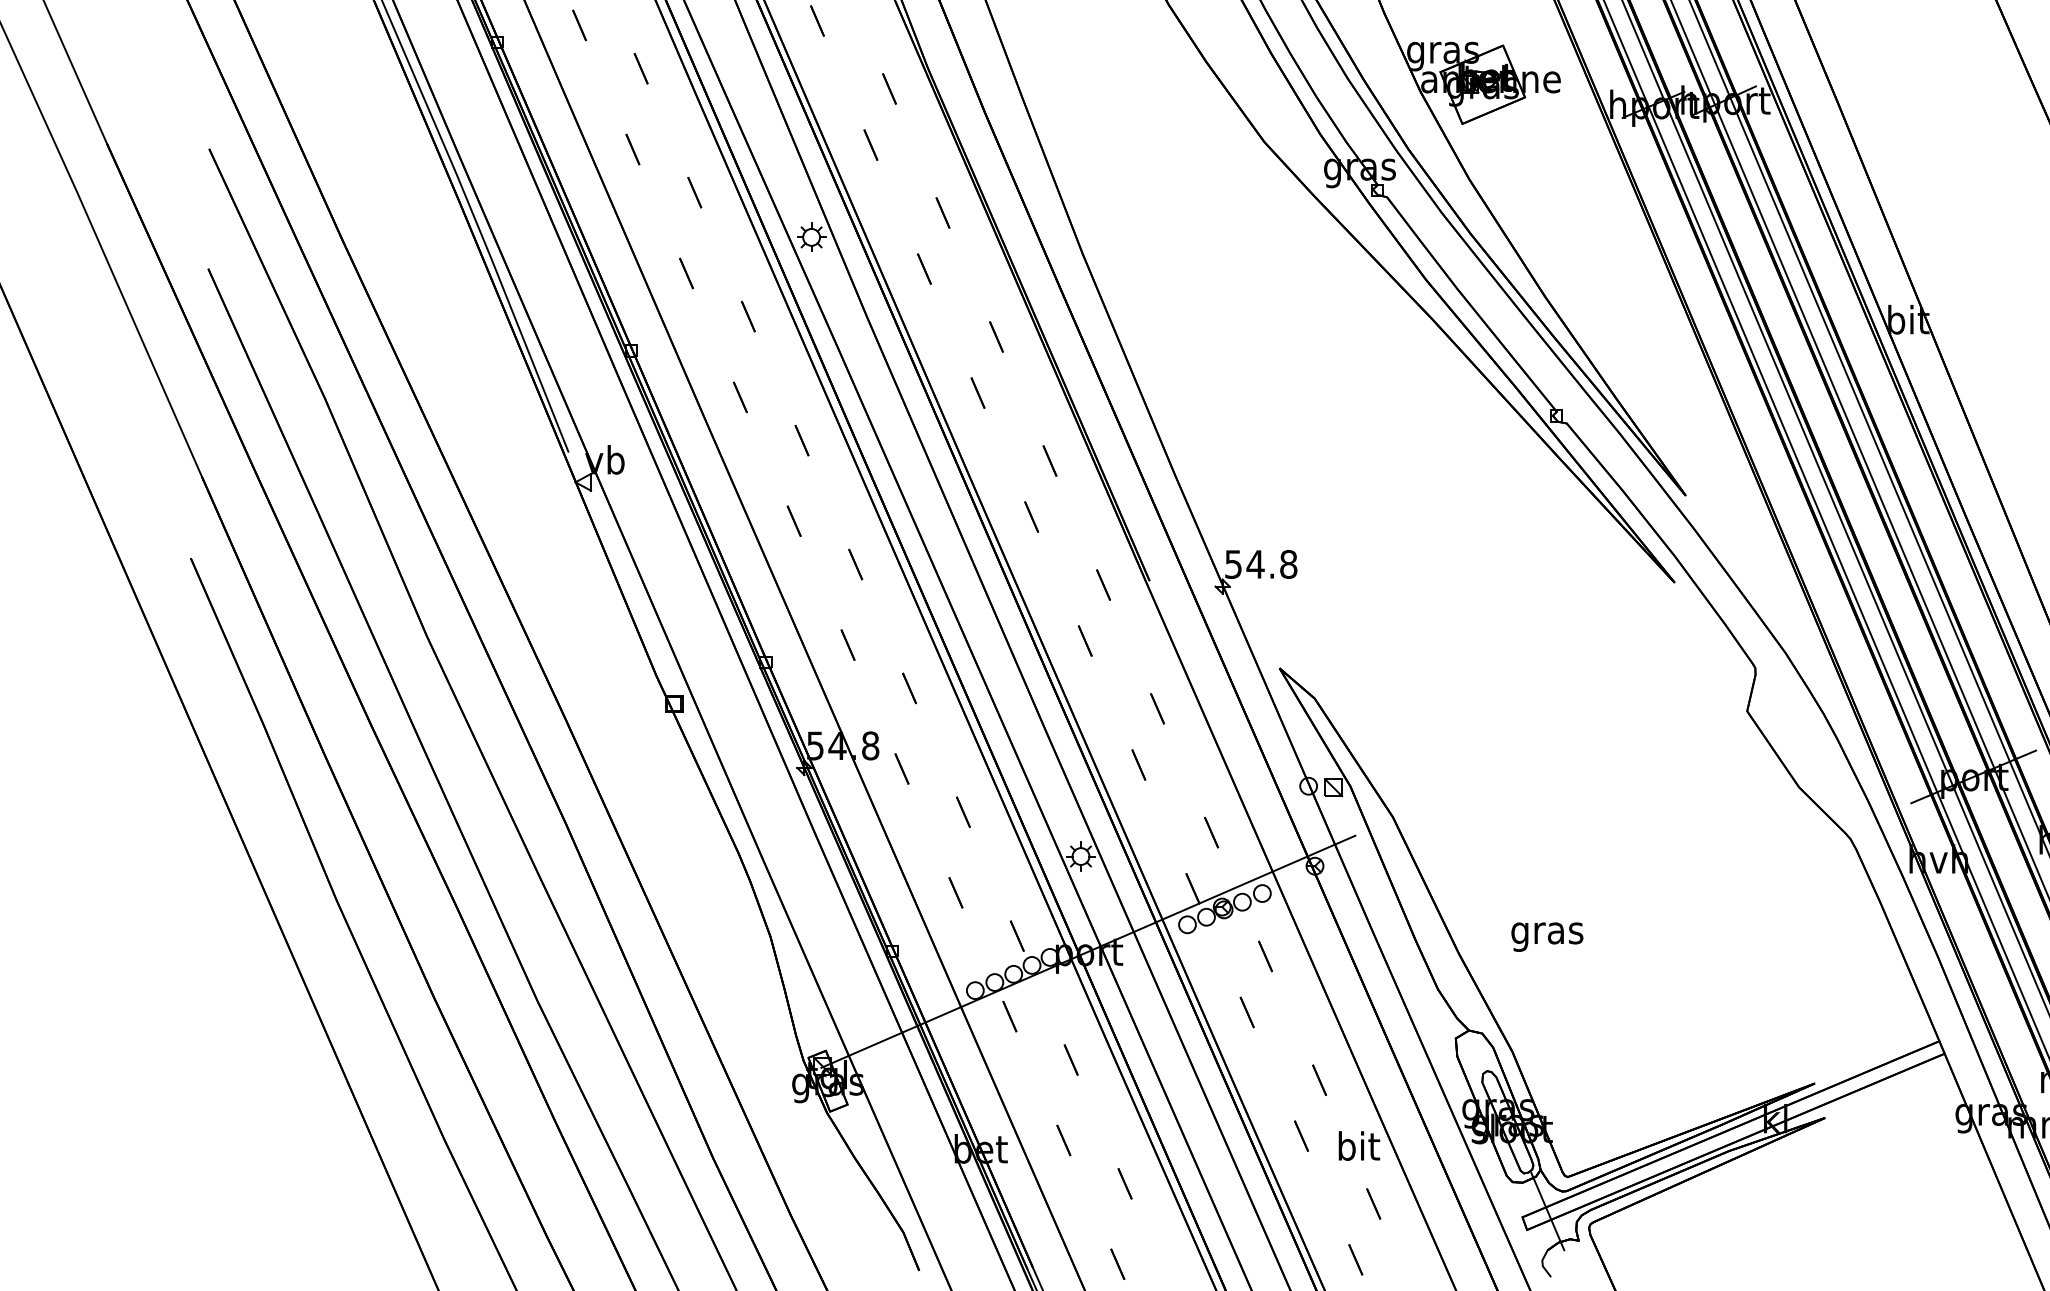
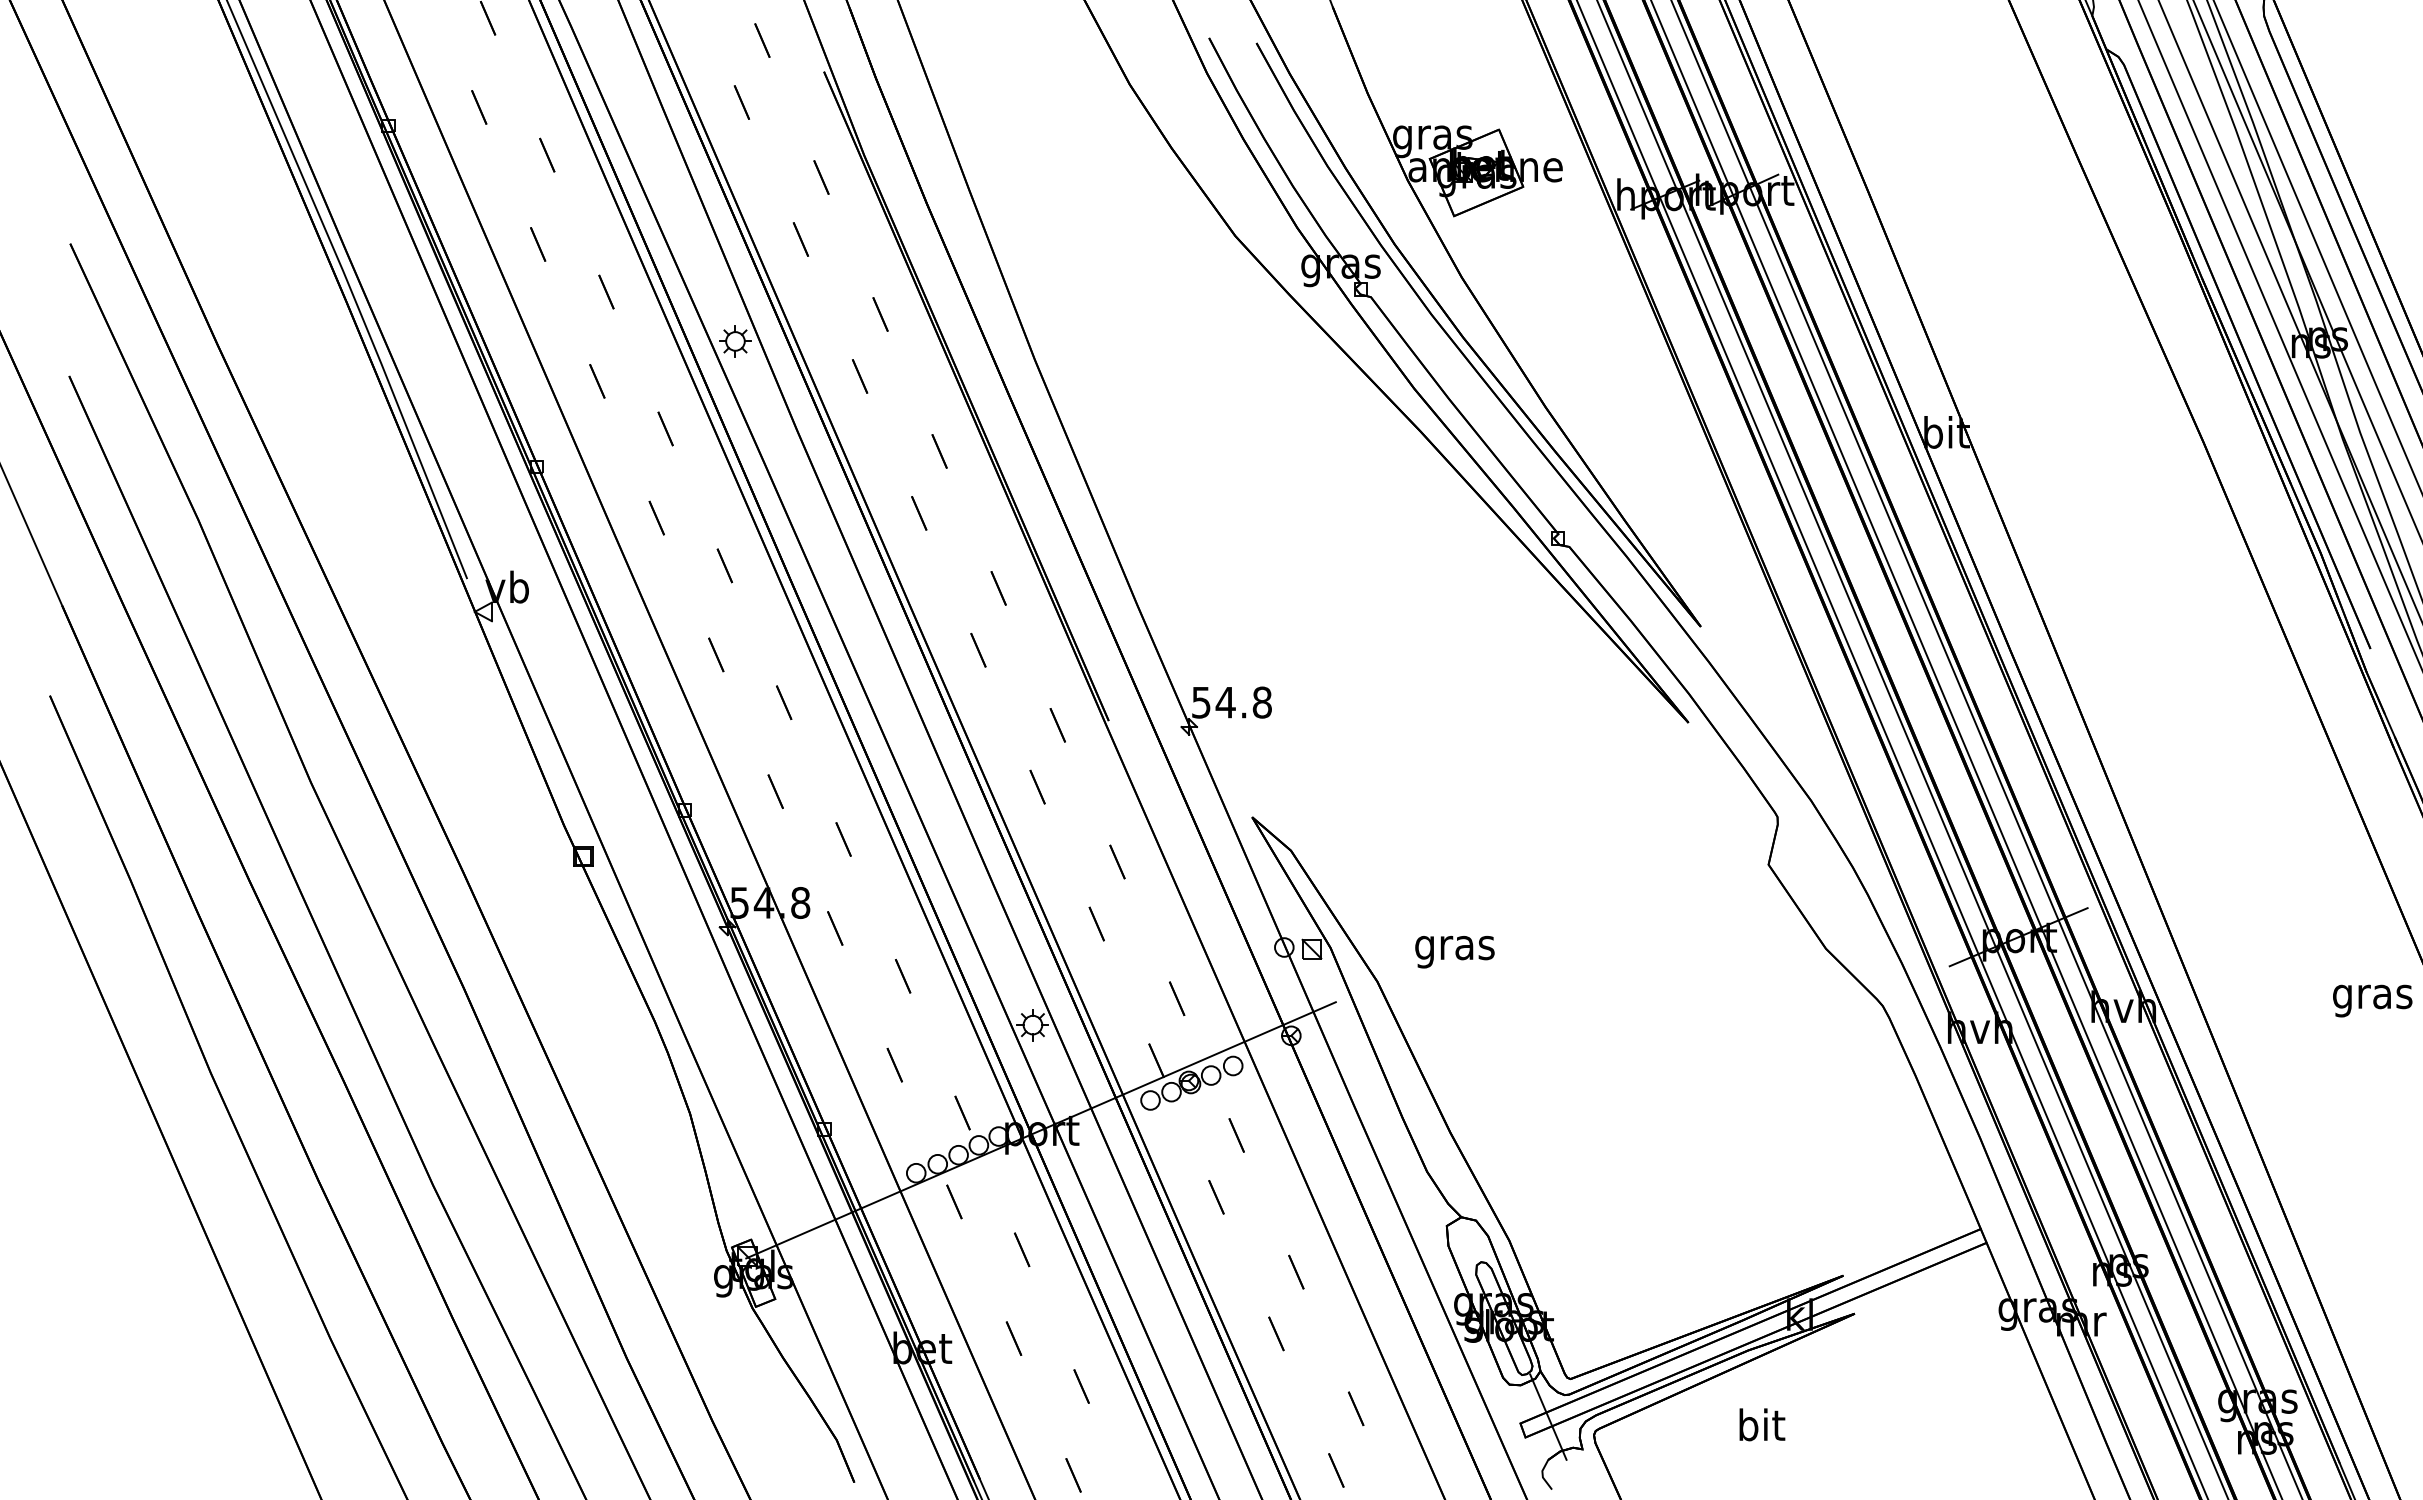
text: (1546, 937) -> (1454, 952), moved
text: (1359, 1145) -> (1762, 1424), moved

